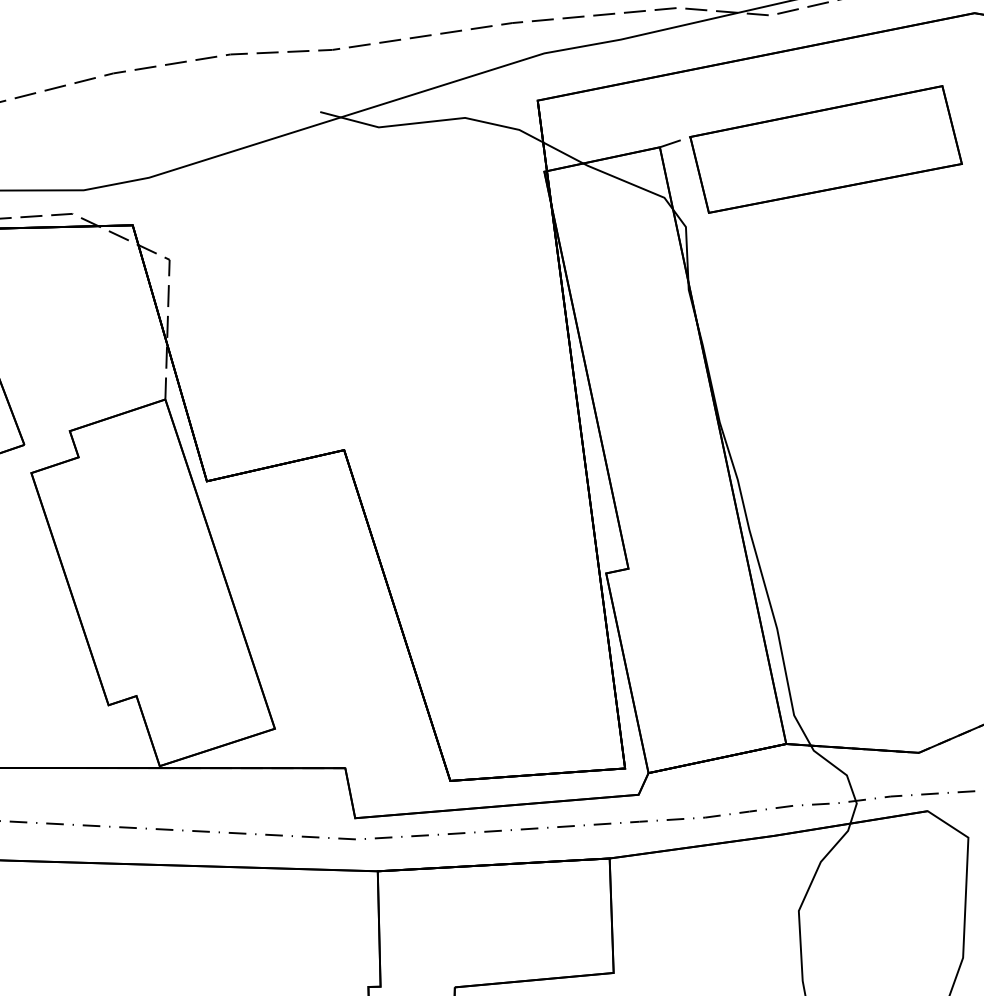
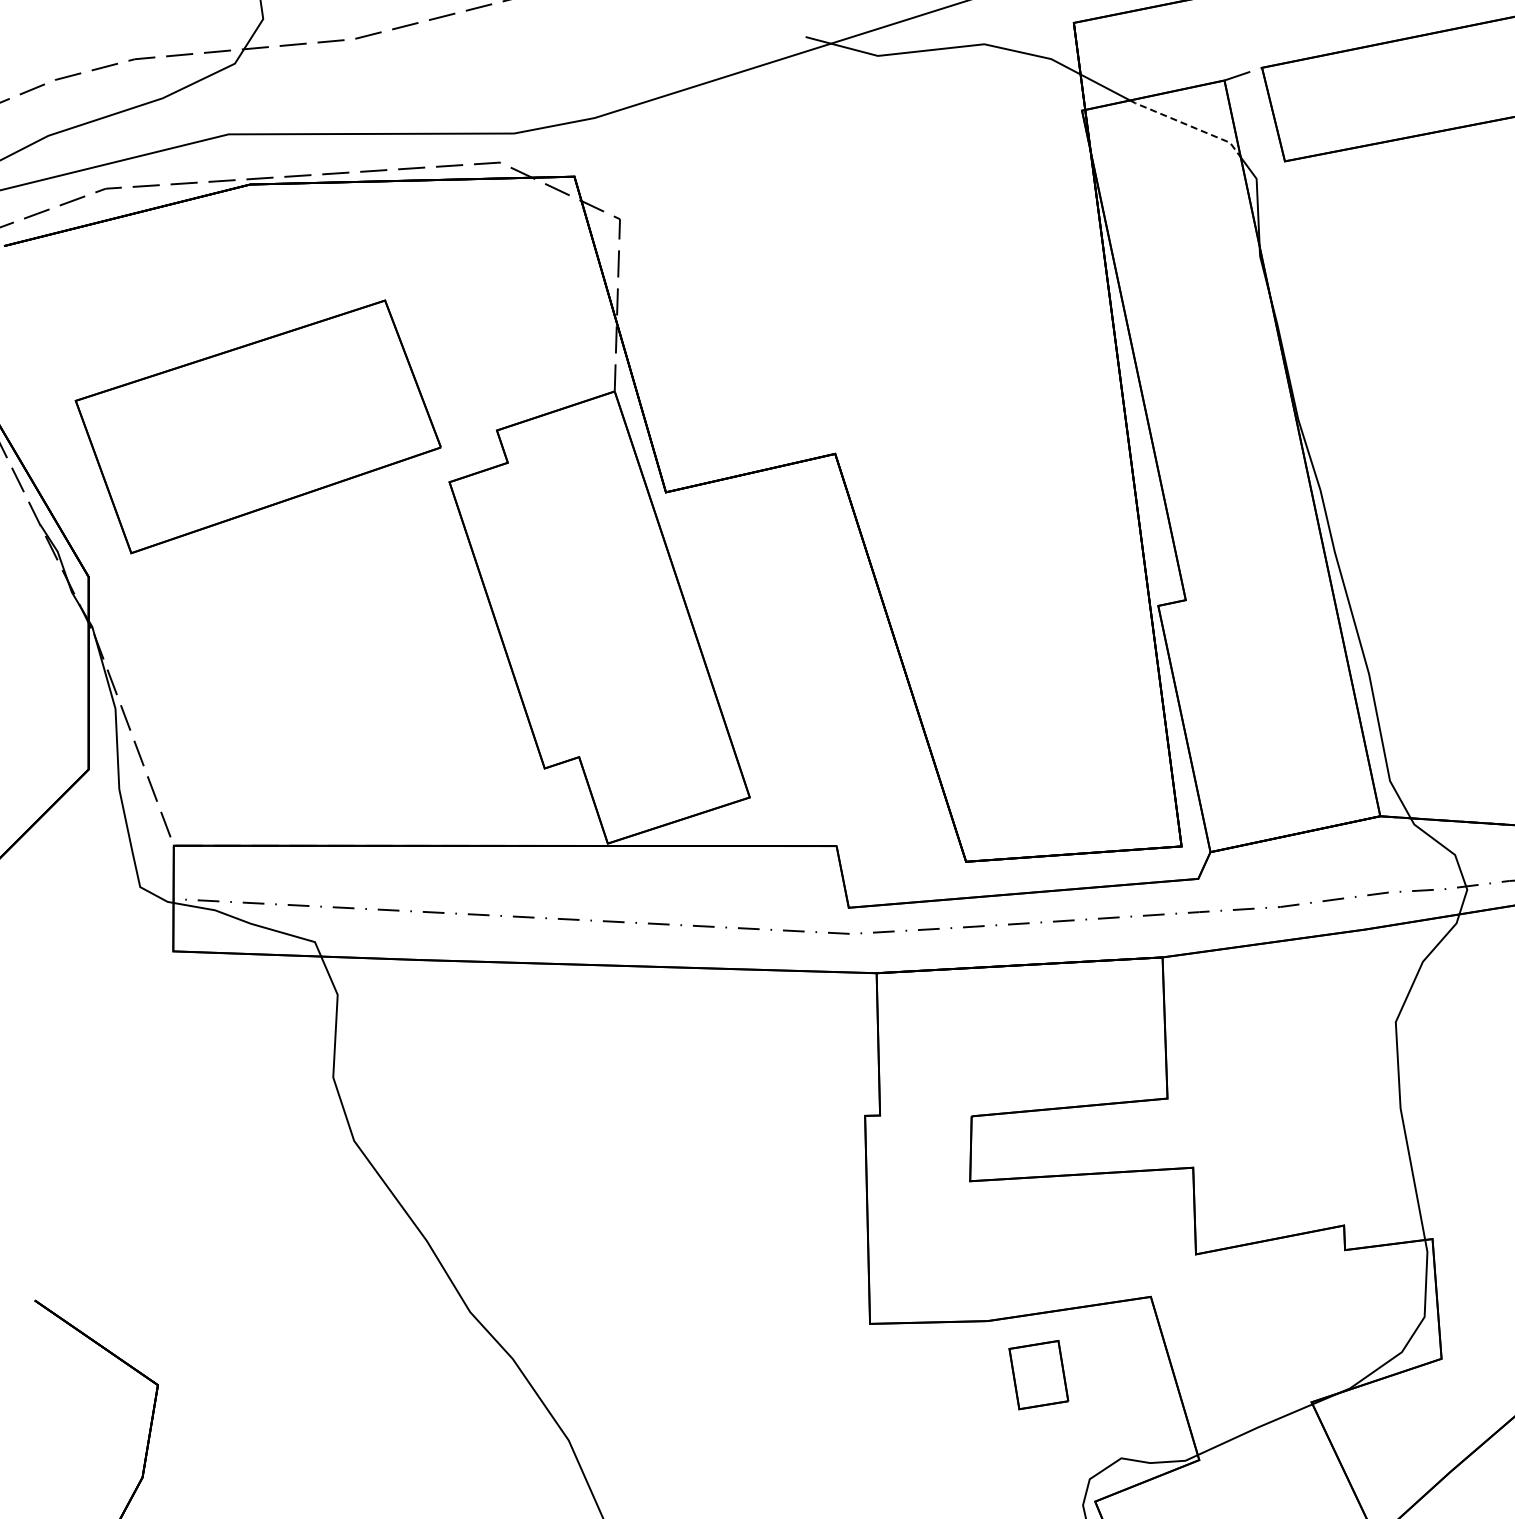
line: (630, 183) -> (1188, 125), solid -> dashed

